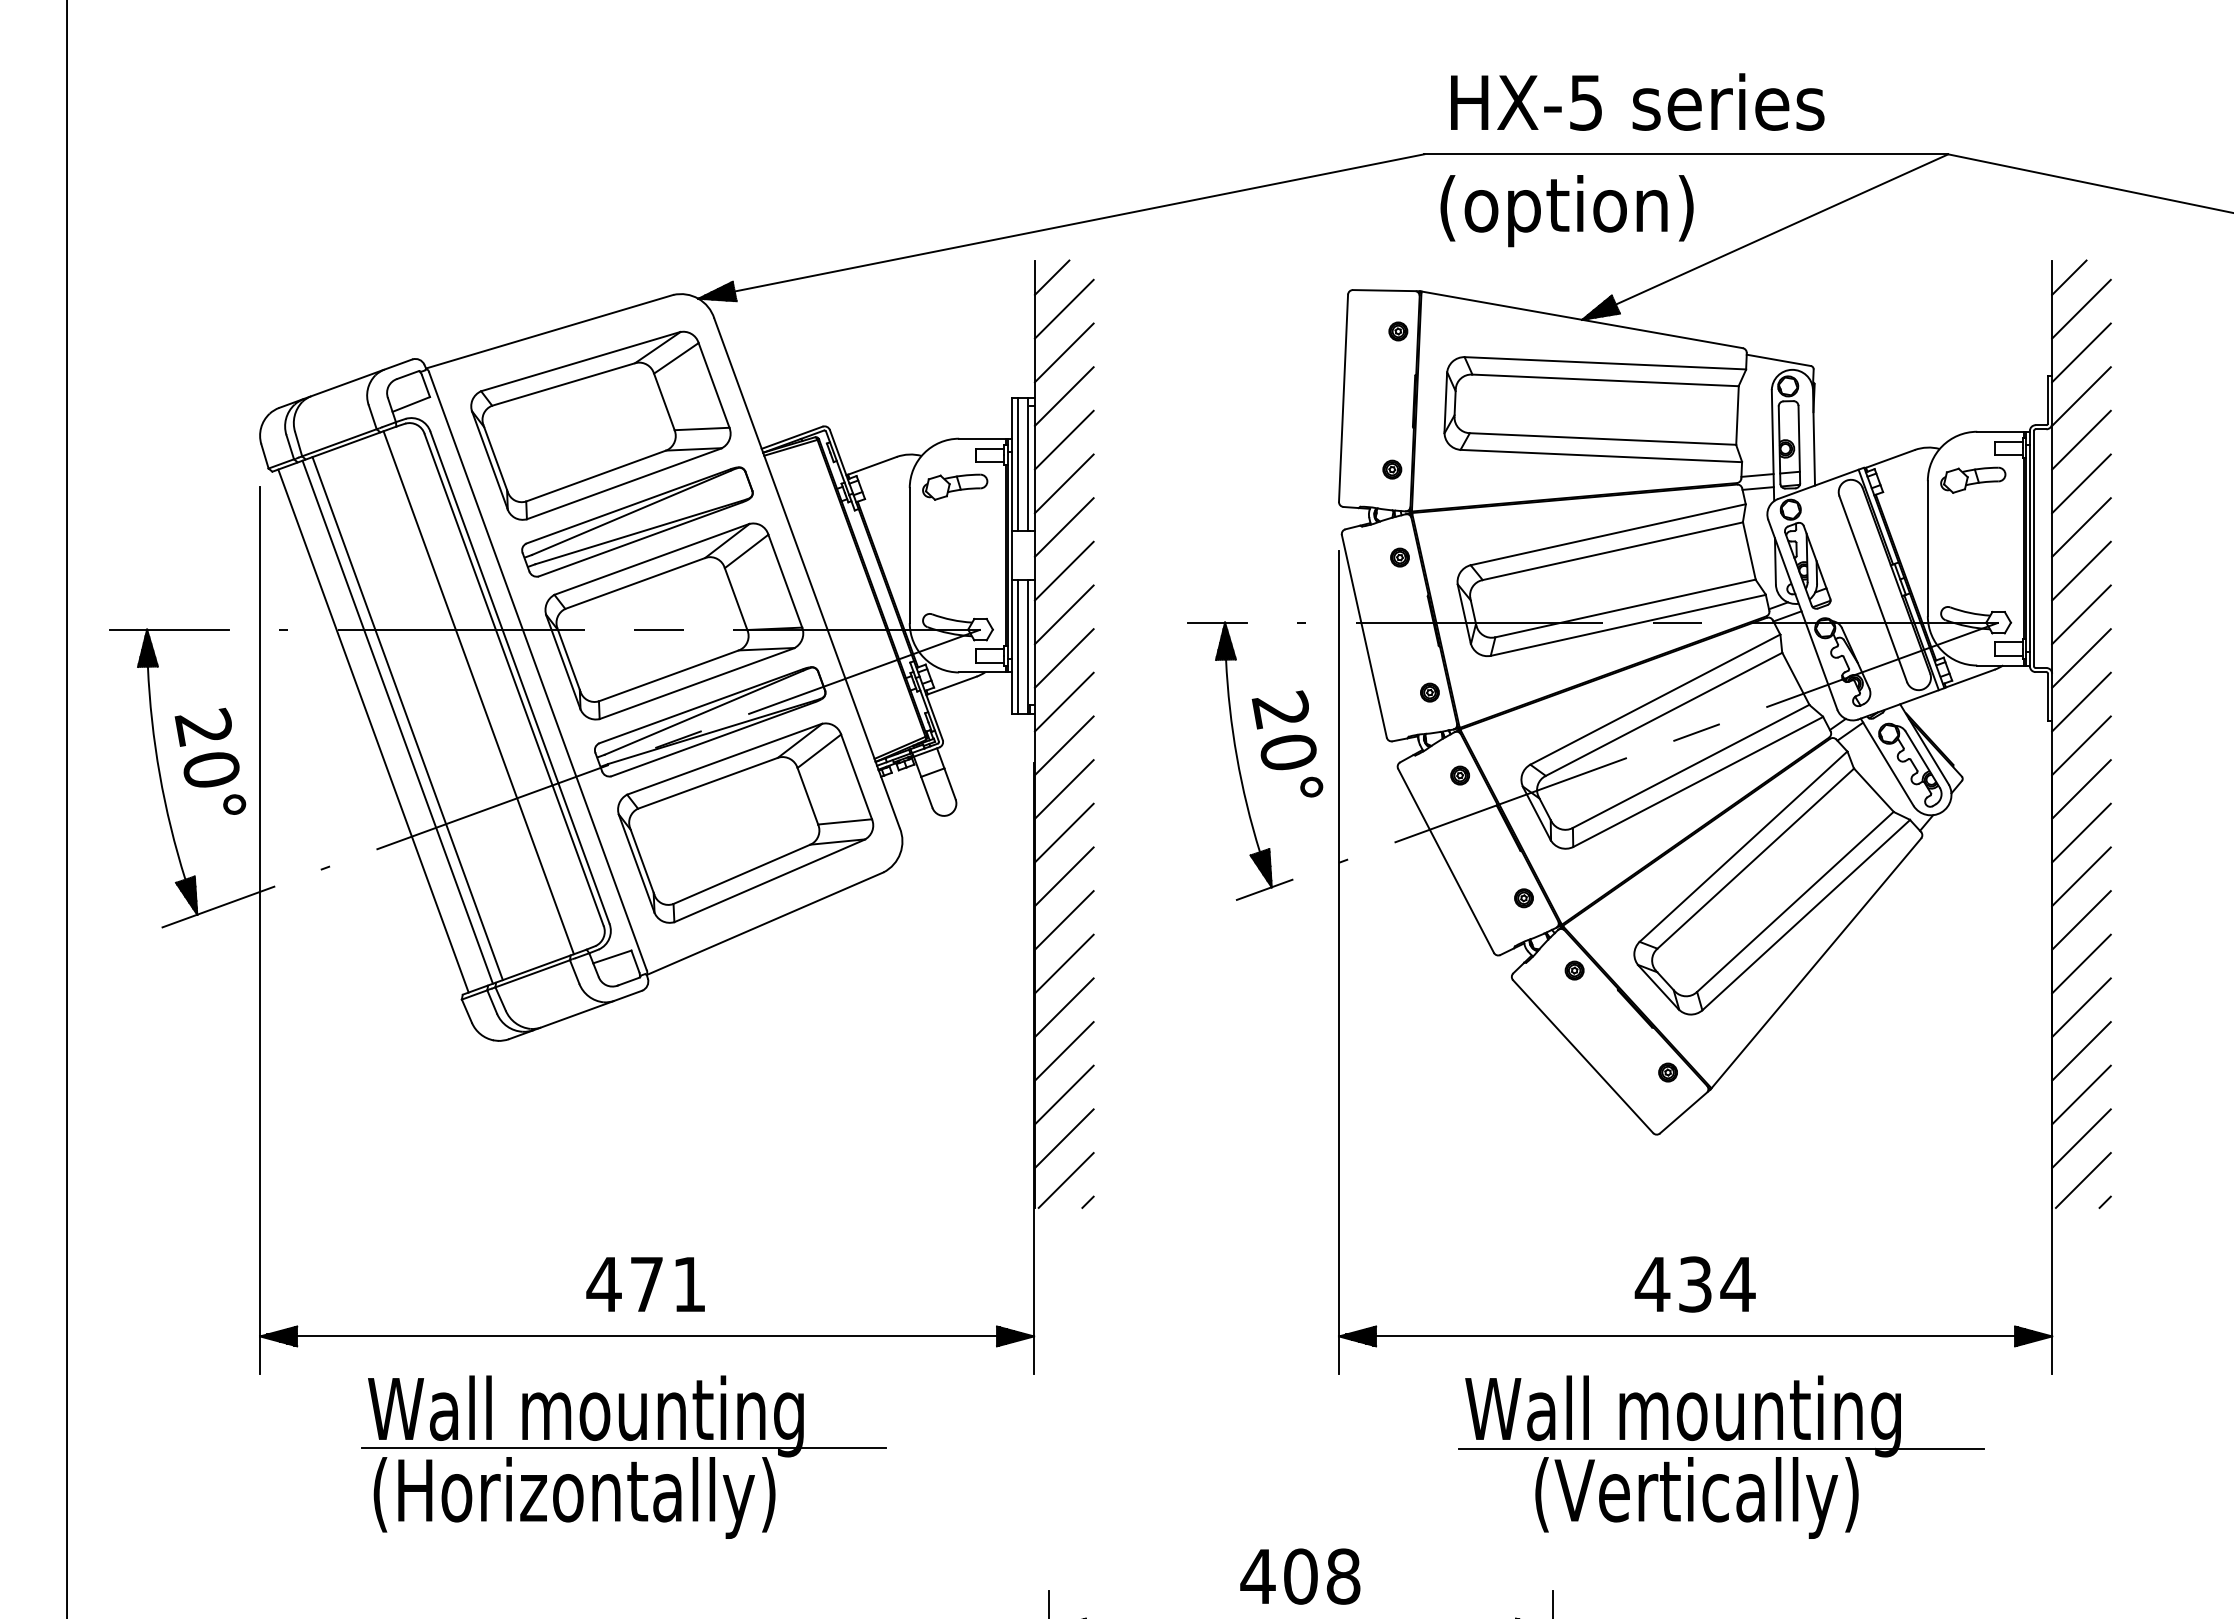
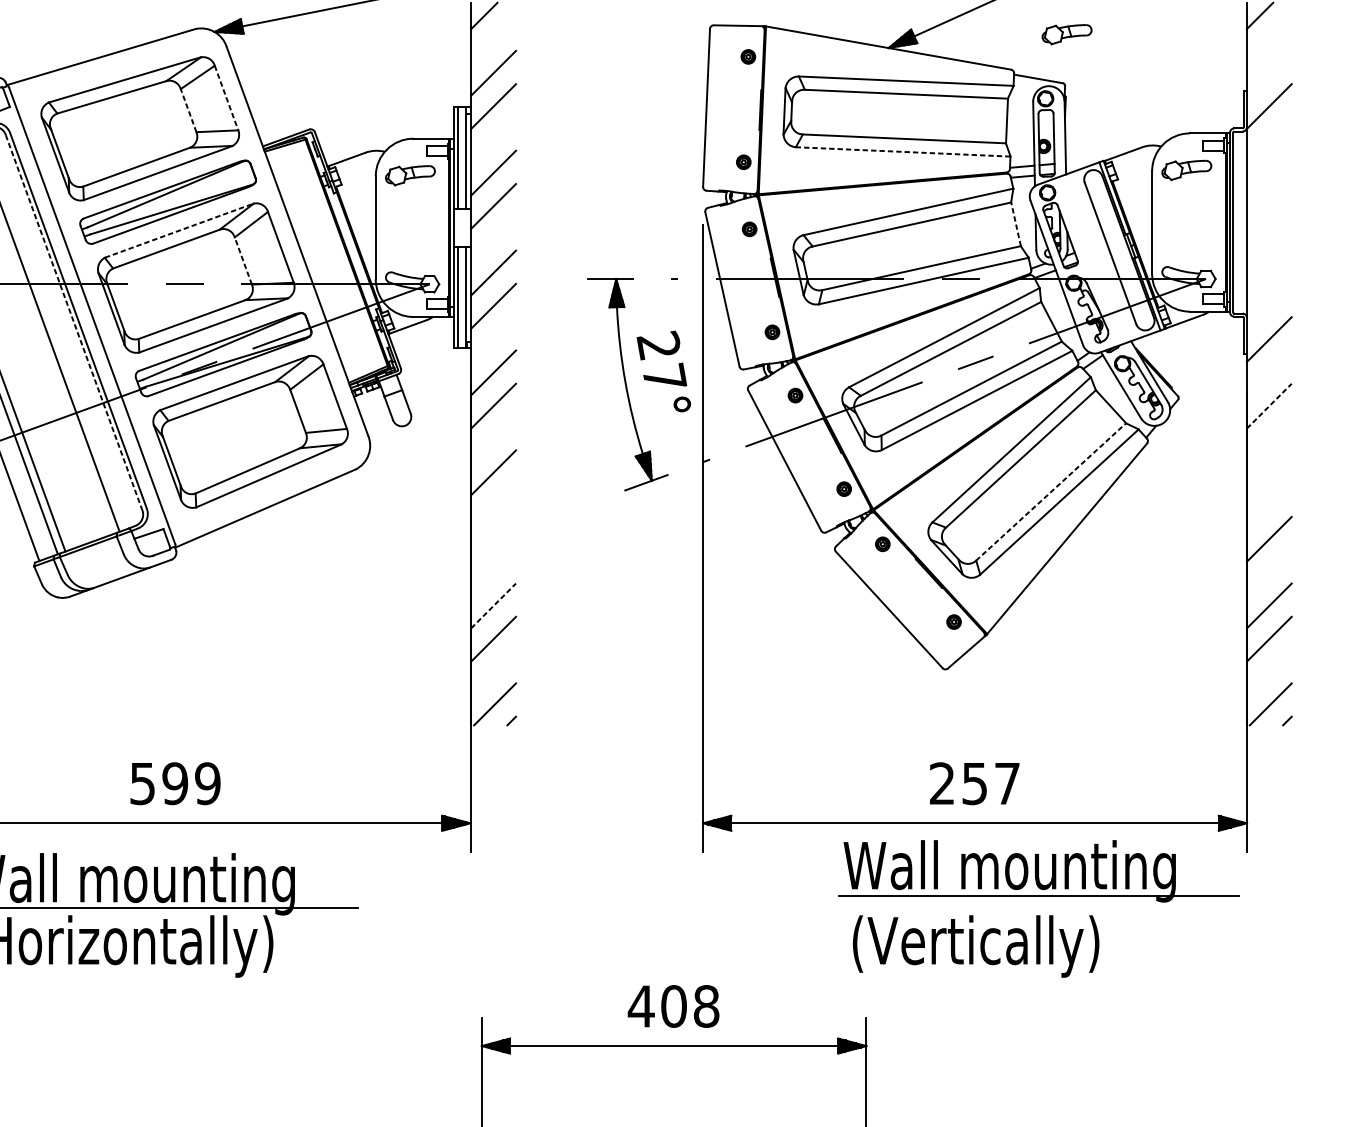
part: (1816, 301) -> (1067, 34), added
line: (1063, 308) -> (493, 39), removed
line: (2081, 308) -> (1269, 39), removed
line: (2081, 352) -> (1269, 72), removed
line: (714, 385) -> (226, 98), solid -> dashed
line: (664, 401) -> (188, 110), solid -> dashed
line: (1063, 439) -> (493, 139), removed
line: (2081, 439) -> (1269, 139), removed
line: (1601, 456) -> (903, 152), solid -> dashed
line: (2081, 483) -> (1269, 172), removed
line: (2081, 527) -> (1269, 206), removed
line: (1749, 550) -> (1016, 223), solid -> dashed
line: (652, 559) -> (179, 230), solid -> dashed
line: (1063, 570) -> (493, 239), removed
line: (2081, 570) -> (1269, 239), removed
line: (736, 599) -> (243, 261), solid -> dashed
line: (2081, 614) -> (1269, 272), removed
line: (2081, 658) -> (1269, 306), removed
line: (514, 679) -> (74, 322), solid -> dashed
line: (1063, 701) -> (493, 339), removed
line: (2081, 745) -> (1269, 372), removed
text: (1289, 751) -> (665, 377), 20° -> 27°
line: (2081, 789) -> (1269, 406), solid -> dashed
line: (1063, 832) -> (493, 439), removed
line: (2081, 832) -> (1269, 439), removed
line: (2081, 876) -> (1269, 472), removed
line: (1795, 901) -> (1051, 491), solid -> dashed
line: (1063, 920) -> (493, 506), removed
line: (2081, 920) -> (1269, 506), removed
line: (1063, 963) -> (493, 538), removed
line: (1063, 1007) -> (493, 572), removed
line: (2081, 1007) -> (1269, 572), removed
line: (1064, 1051) -> (493, 606), solid -> dashed
line: (1063, 1138) -> (493, 672), removed
line: (2081, 1138) -> (1269, 672), removed
text: (646, 1284) -> (175, 783), 471 -> 599
text: (1694, 1284) -> (974, 783), 434 -> 257
part: (1721, 1416) -> (1039, 871), moved

